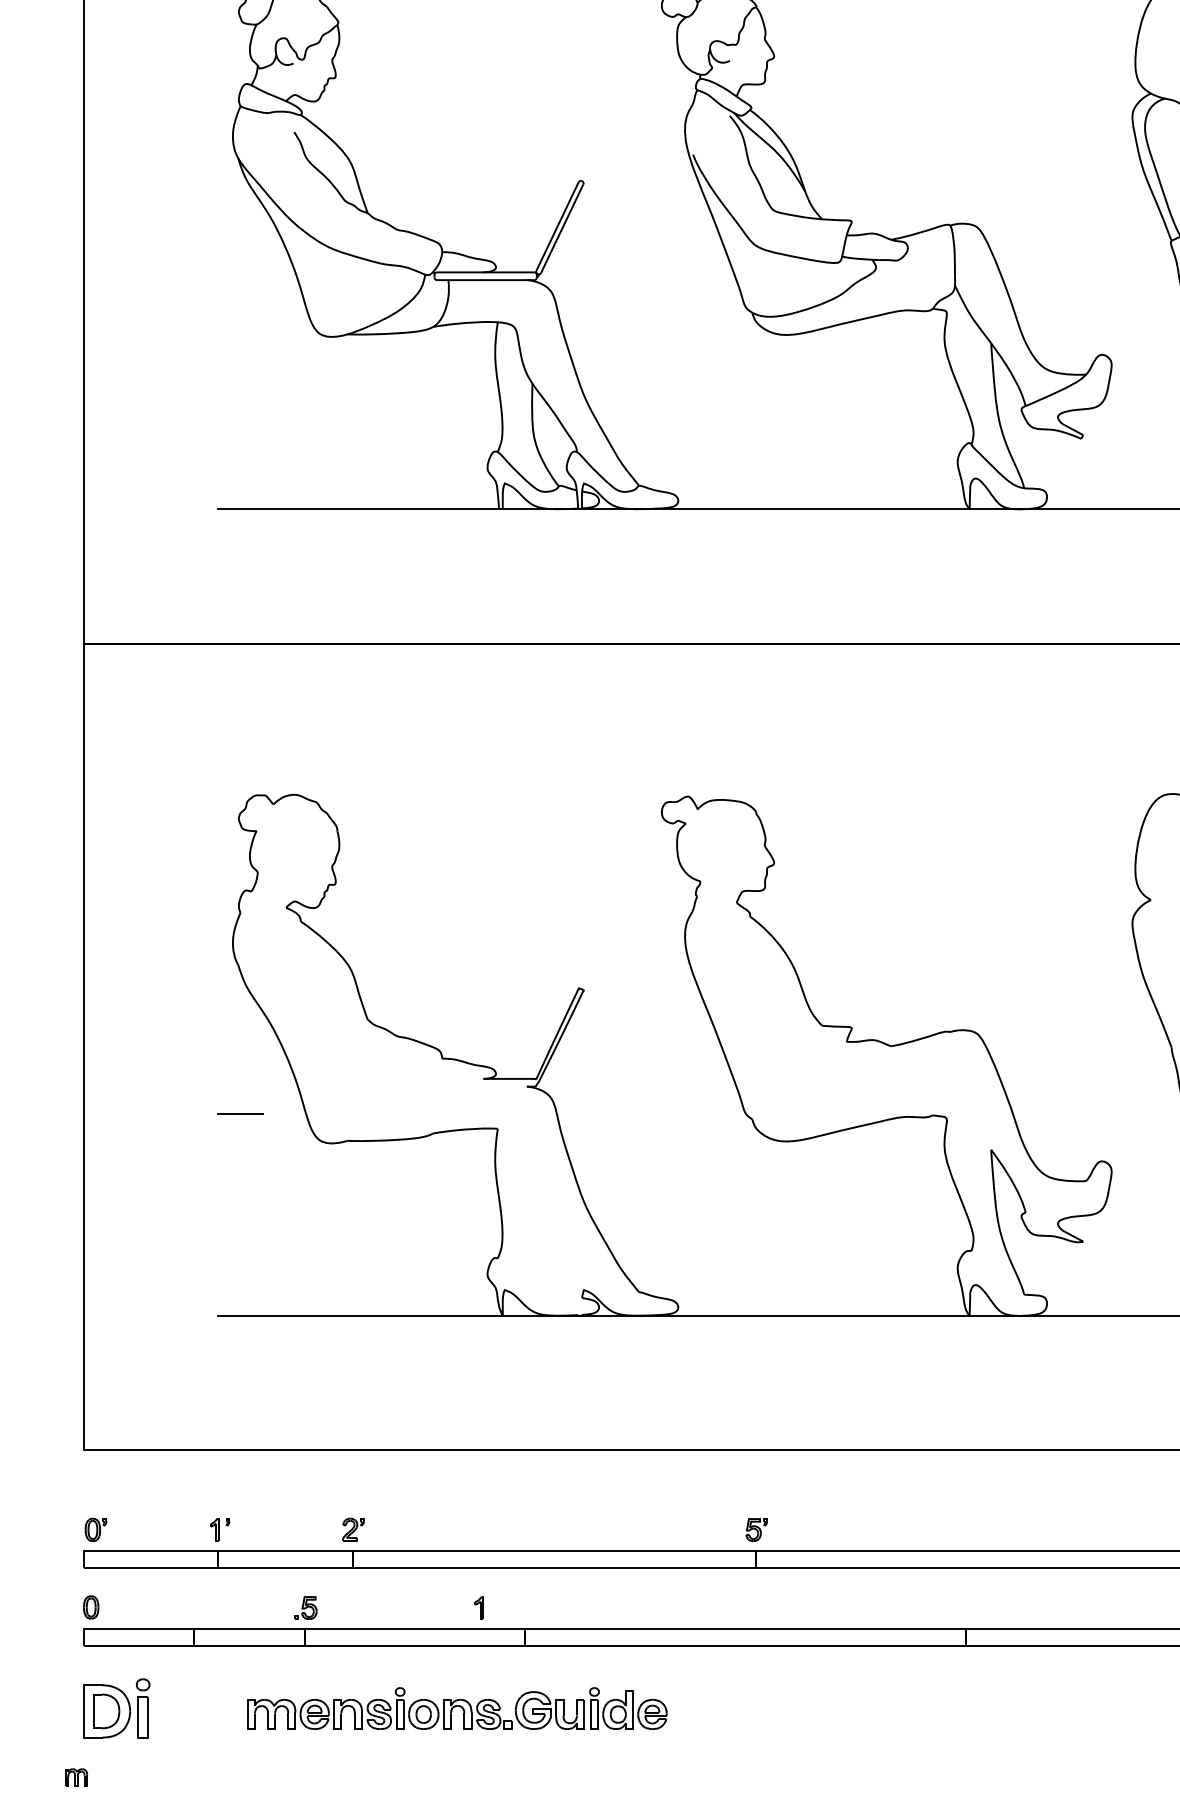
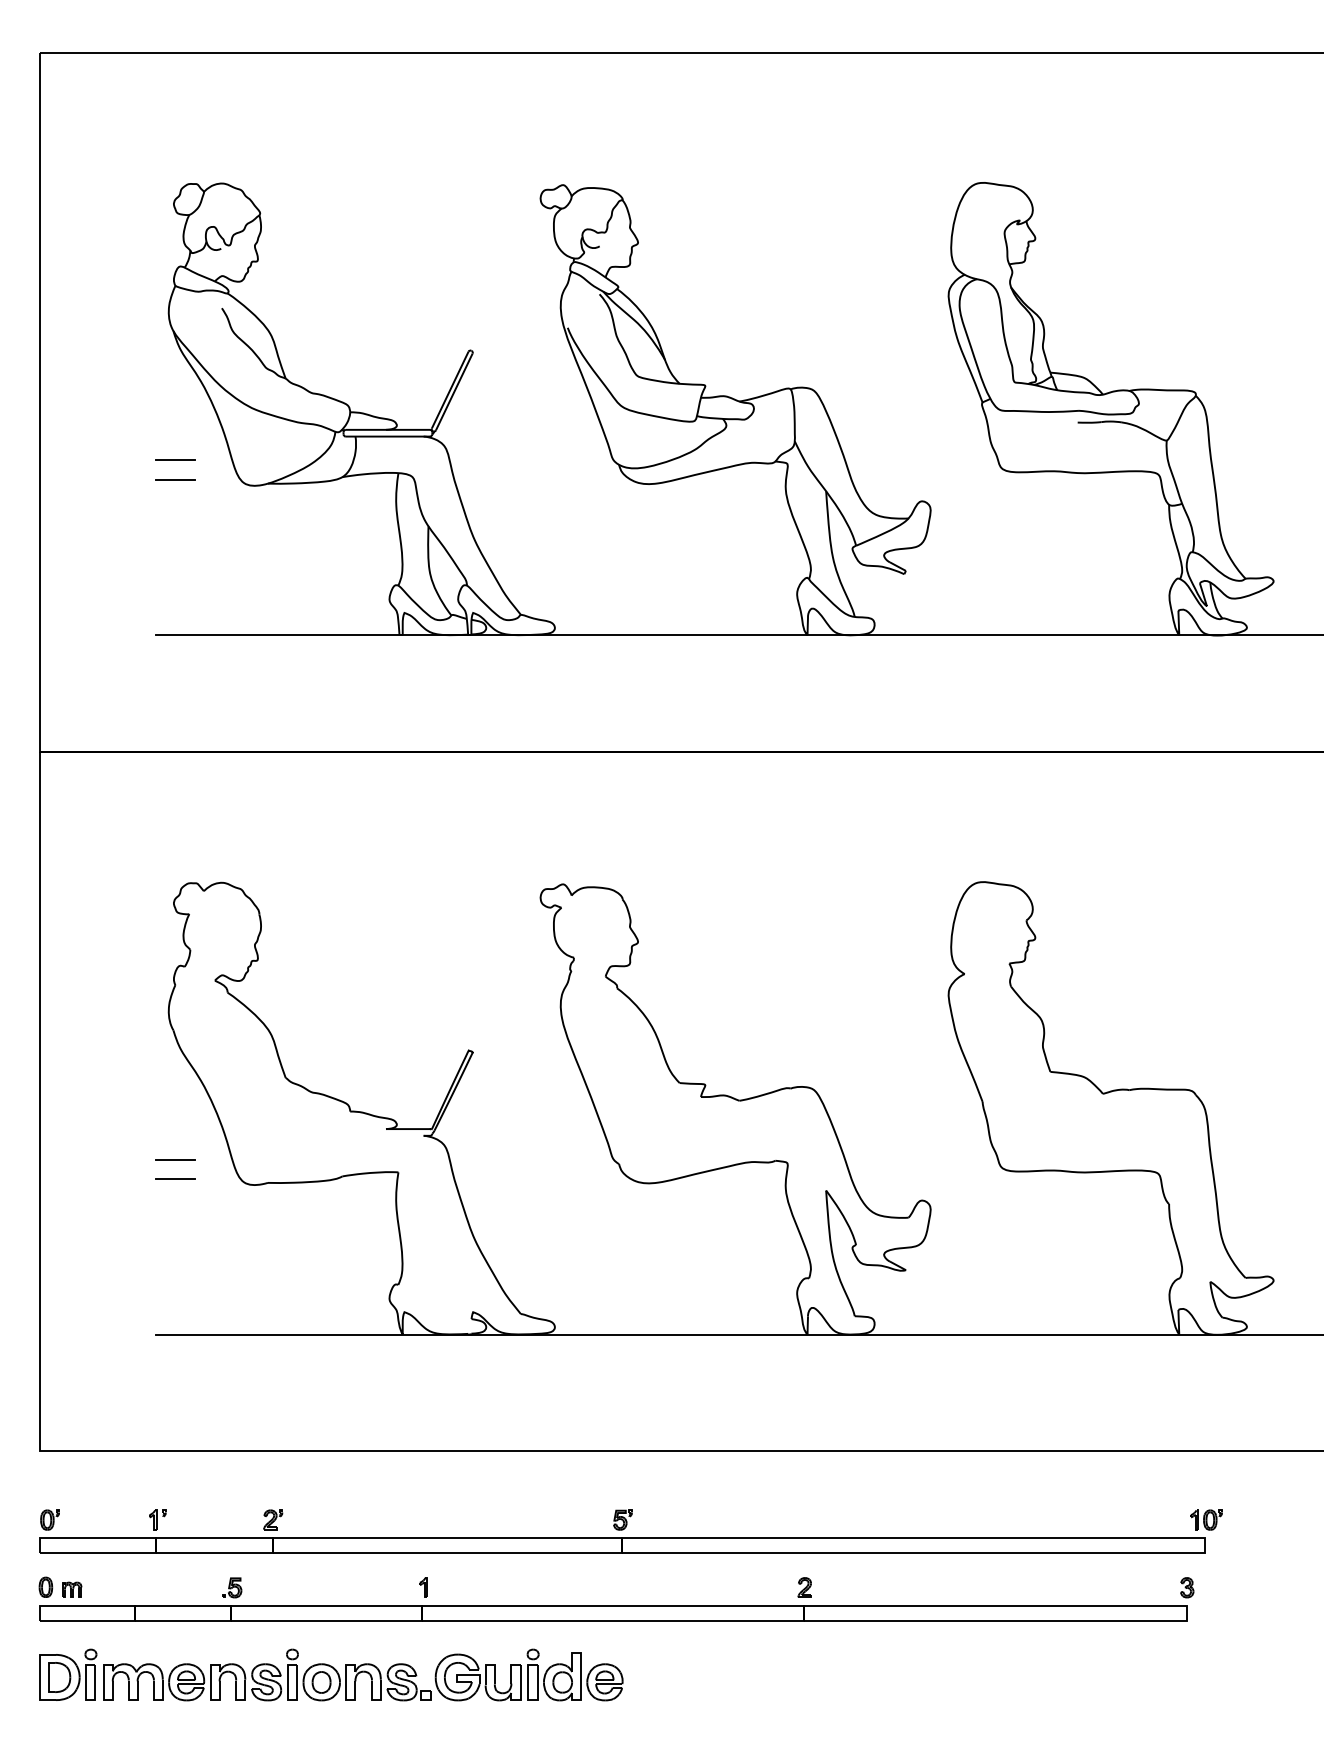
line: (240, 307) -> (175, 460), added
line: (240, 329) -> (175, 479), added
line: (240, 1137) -> (175, 1179), added
part: (479, 1607) -> (423, 1587), moved
part: (966, 1607) -> (804, 1587), added
part: (457, 1707) -> (363, 1674), size x1.43
part: (76, 1777) -> (72, 1589), moved

